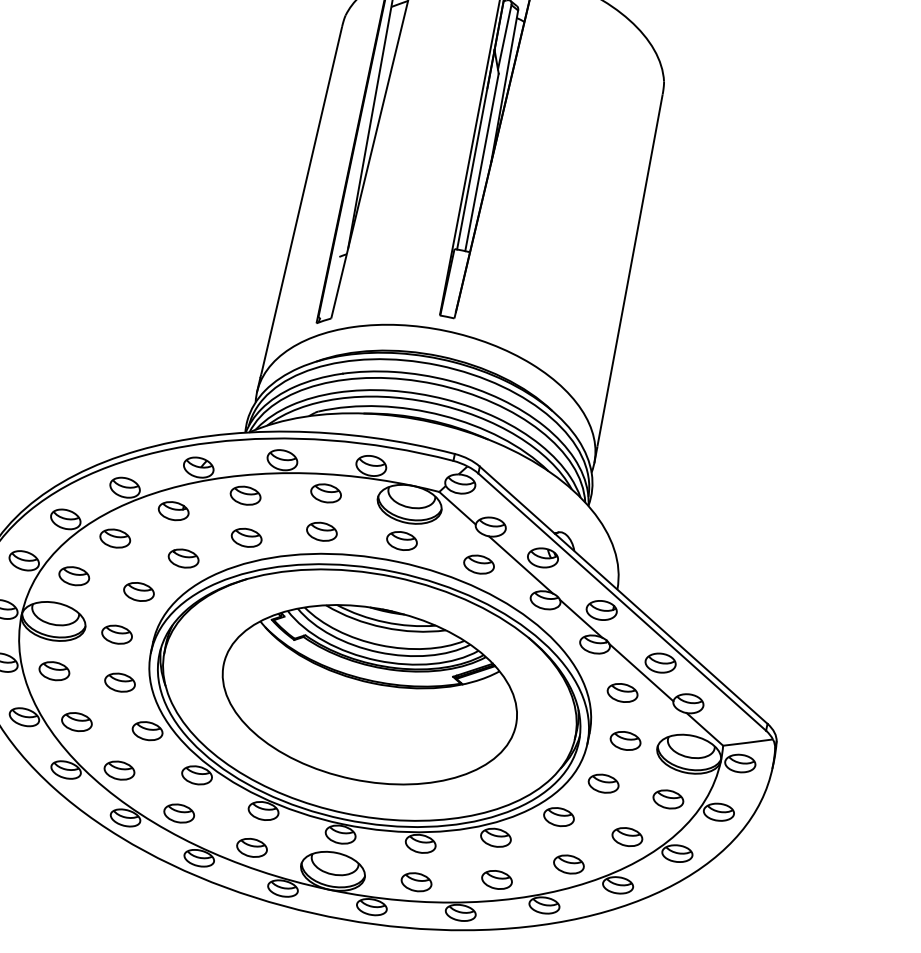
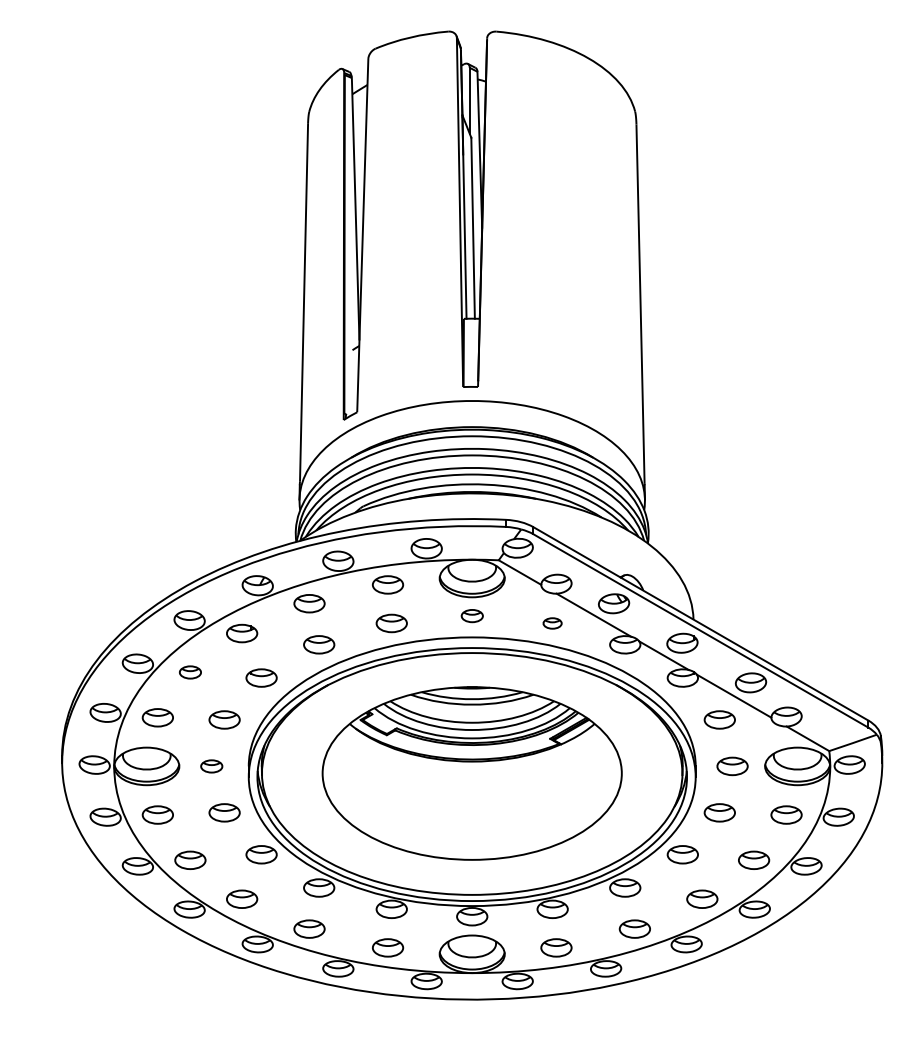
part: (115, 538) -> (190, 672), size x0.7
part: (402, 540) -> (472, 615), size x0.7
part: (478, 564) -> (552, 623), size x0.6
part: (116, 634) -> (211, 766), size x0.7

